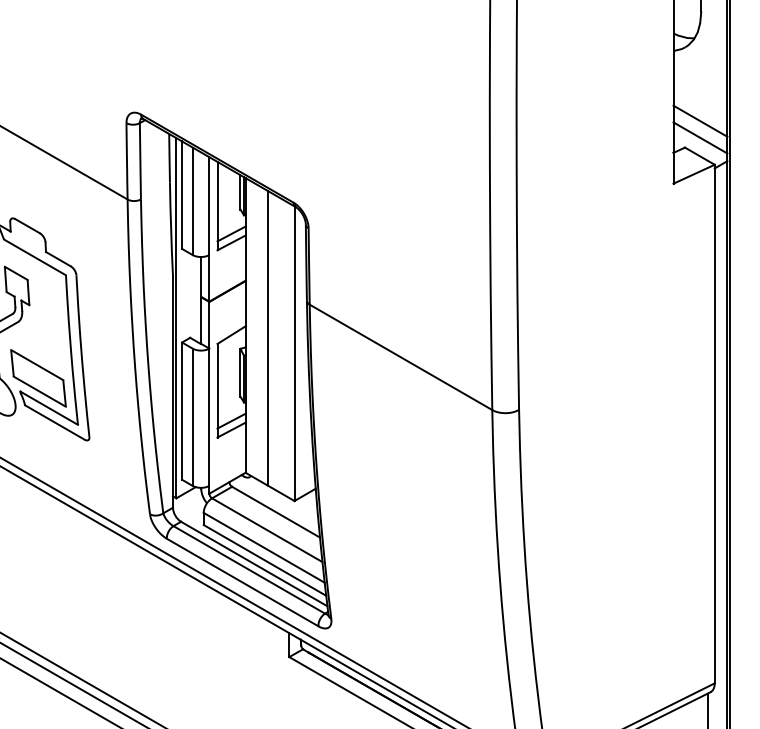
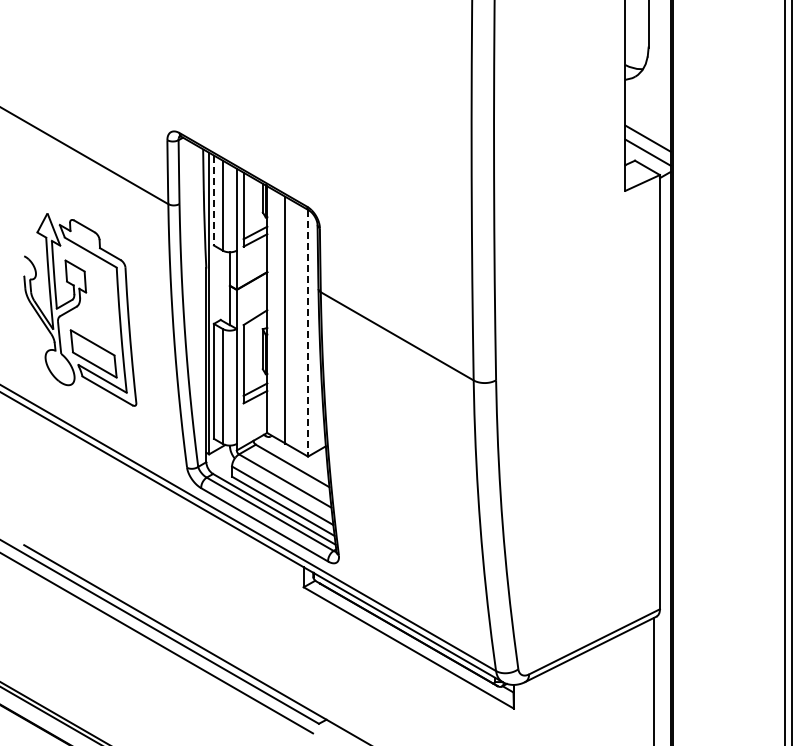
line: (181, 195) -> (213, 200), solid -> dashed
line: (295, 353) -> (308, 333), solid -> dashed

